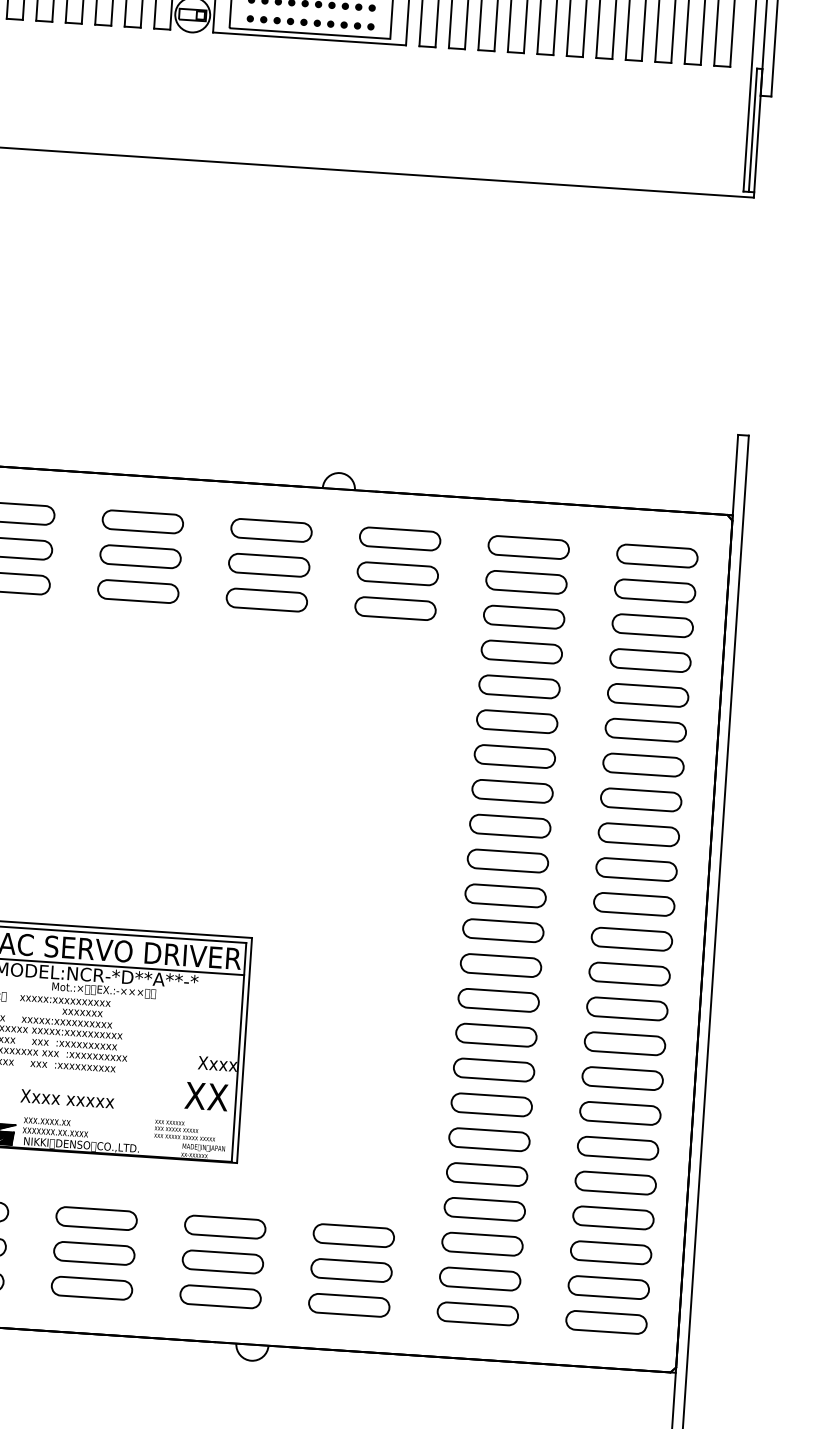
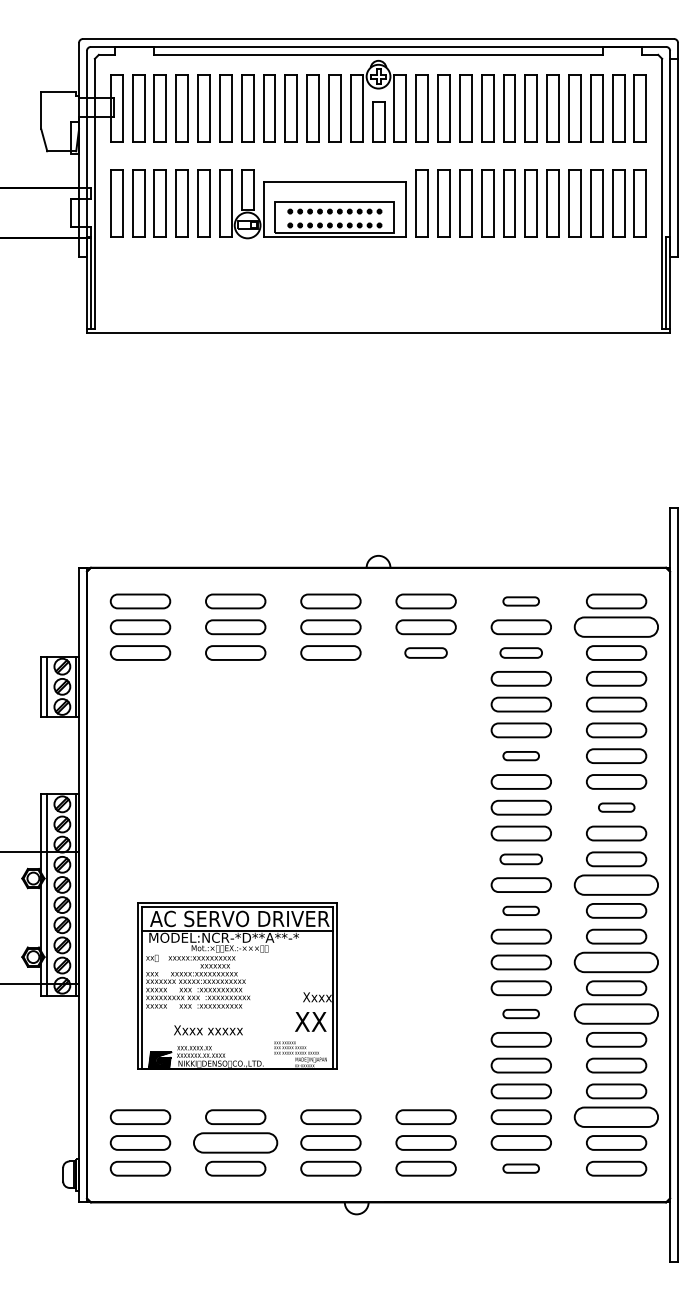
part: (527, 547) -> (520, 601), size x0.6
part: (654, 591) -> (616, 627), size x1.4
part: (394, 607) -> (425, 652), size x0.7
part: (523, 616) -> (520, 652), size x0.7
part: (513, 755) -> (520, 755), size x0.6
part: (638, 834) -> (616, 807), size x0.6
part: (504, 896) -> (520, 859), size x0.7
part: (631, 938) -> (616, 884), size x1.4
part: (499, 964) -> (520, 910), size x0.6
part: (624, 1043) -> (616, 962), size x1.4
part: (490, 1104) -> (520, 1013), size x0.6
part: (620, 1112) -> (616, 1013), size x1.4
part: (611, 1251) -> (616, 1116), size x1.4
part: (94, 1252) -> (235, 1142), size x1.4
part: (476, 1313) -> (520, 1168), size x0.6

